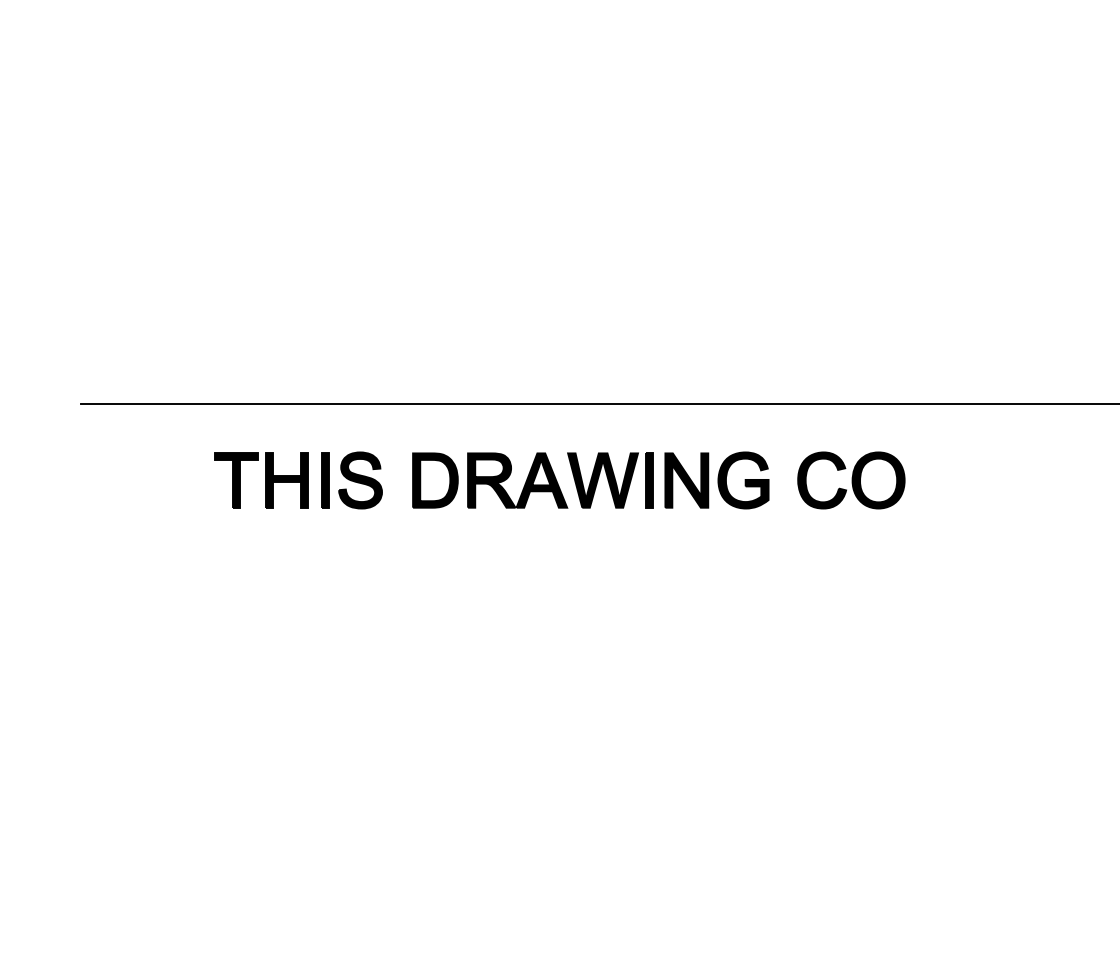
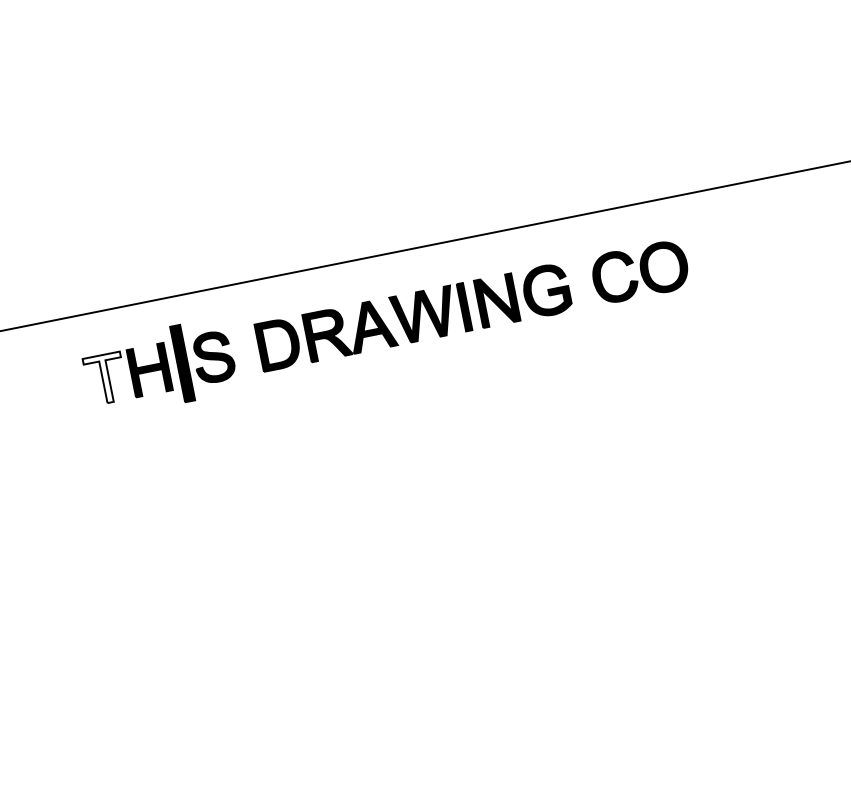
fill: (236, 480) -> (105, 378), removed
part: (325, 480) -> (183, 363), size x1.6

